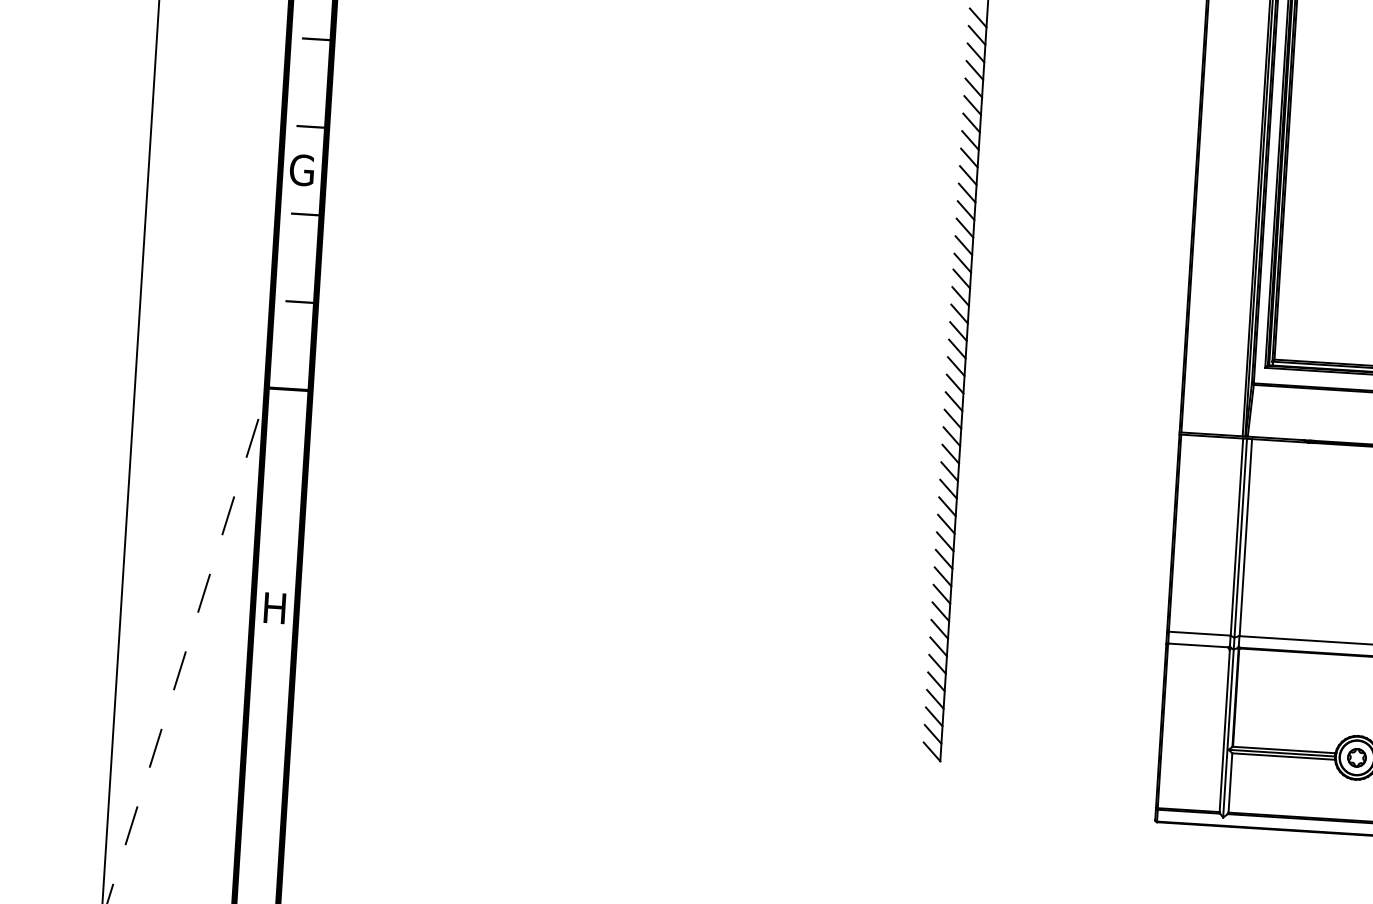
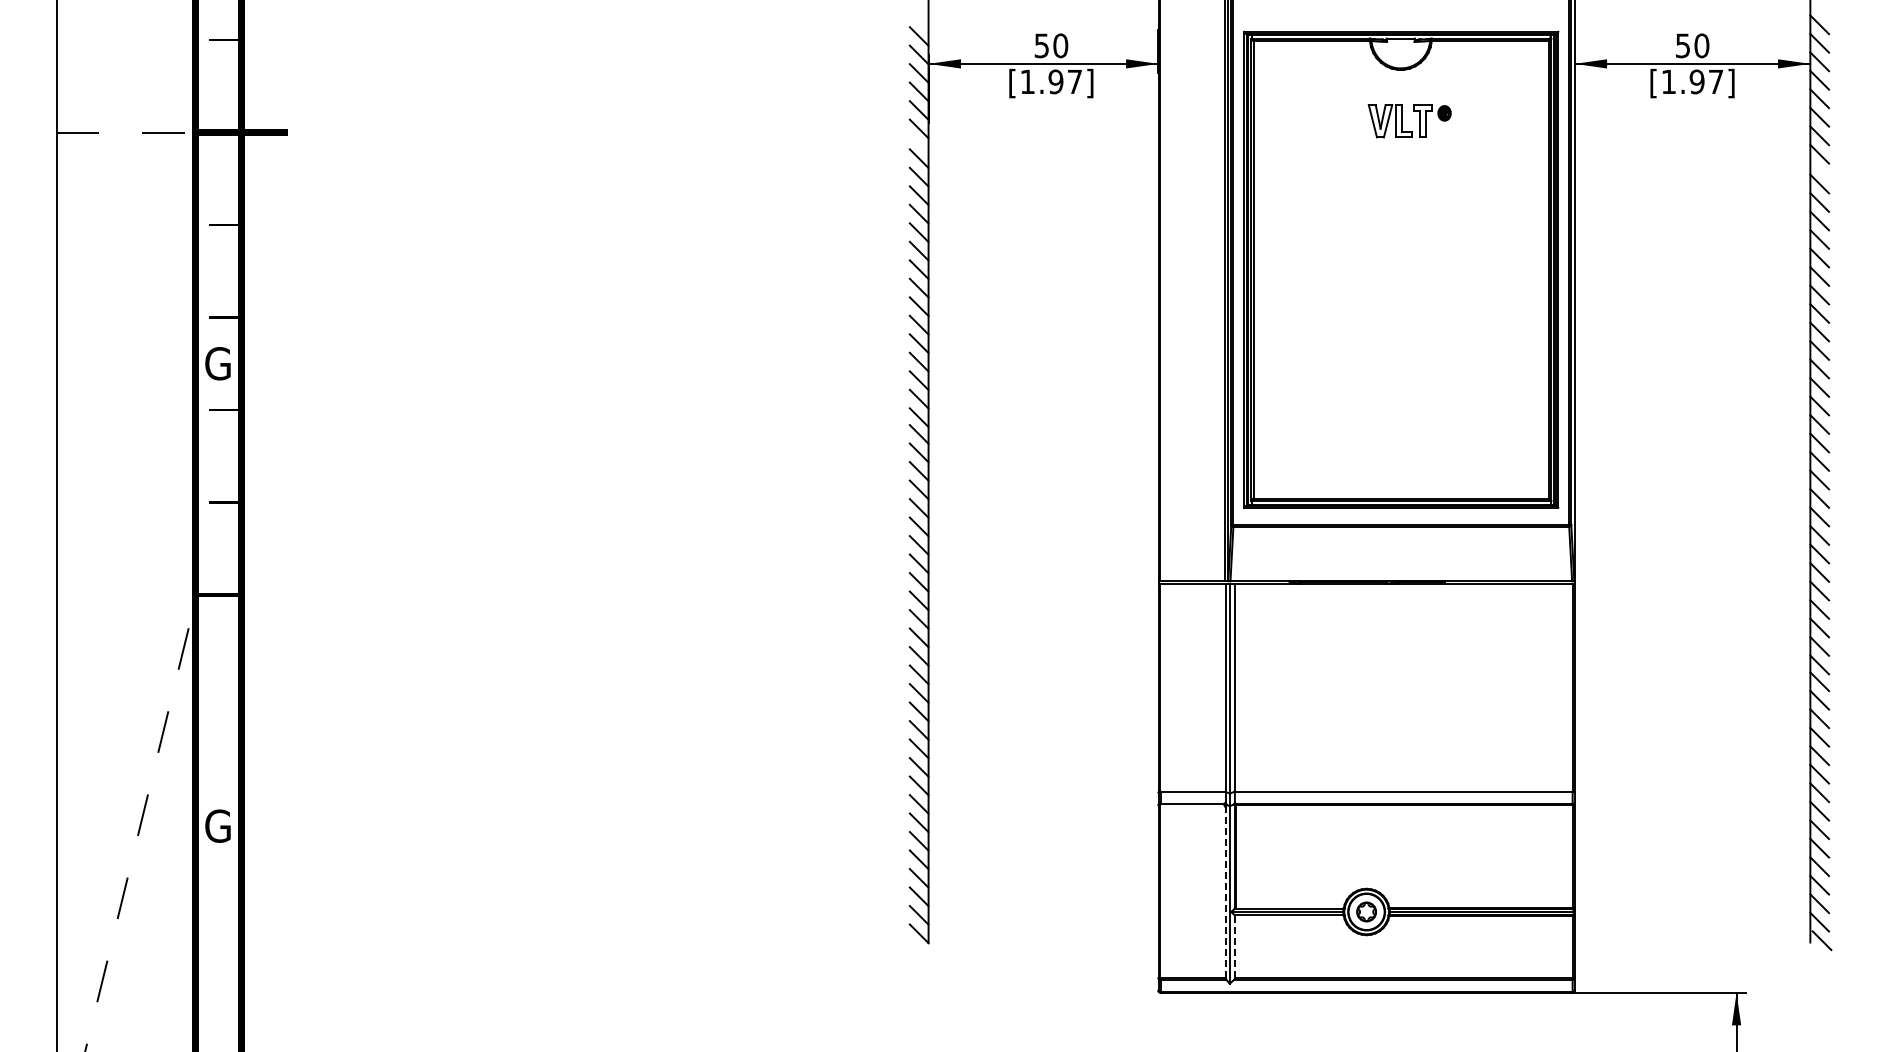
text: (274, 607) -> (217, 825), H -> G
line: (1224, 731) -> (1225, 892), solid -> dashed
line: (1230, 782) -> (1235, 946), solid -> dashed

